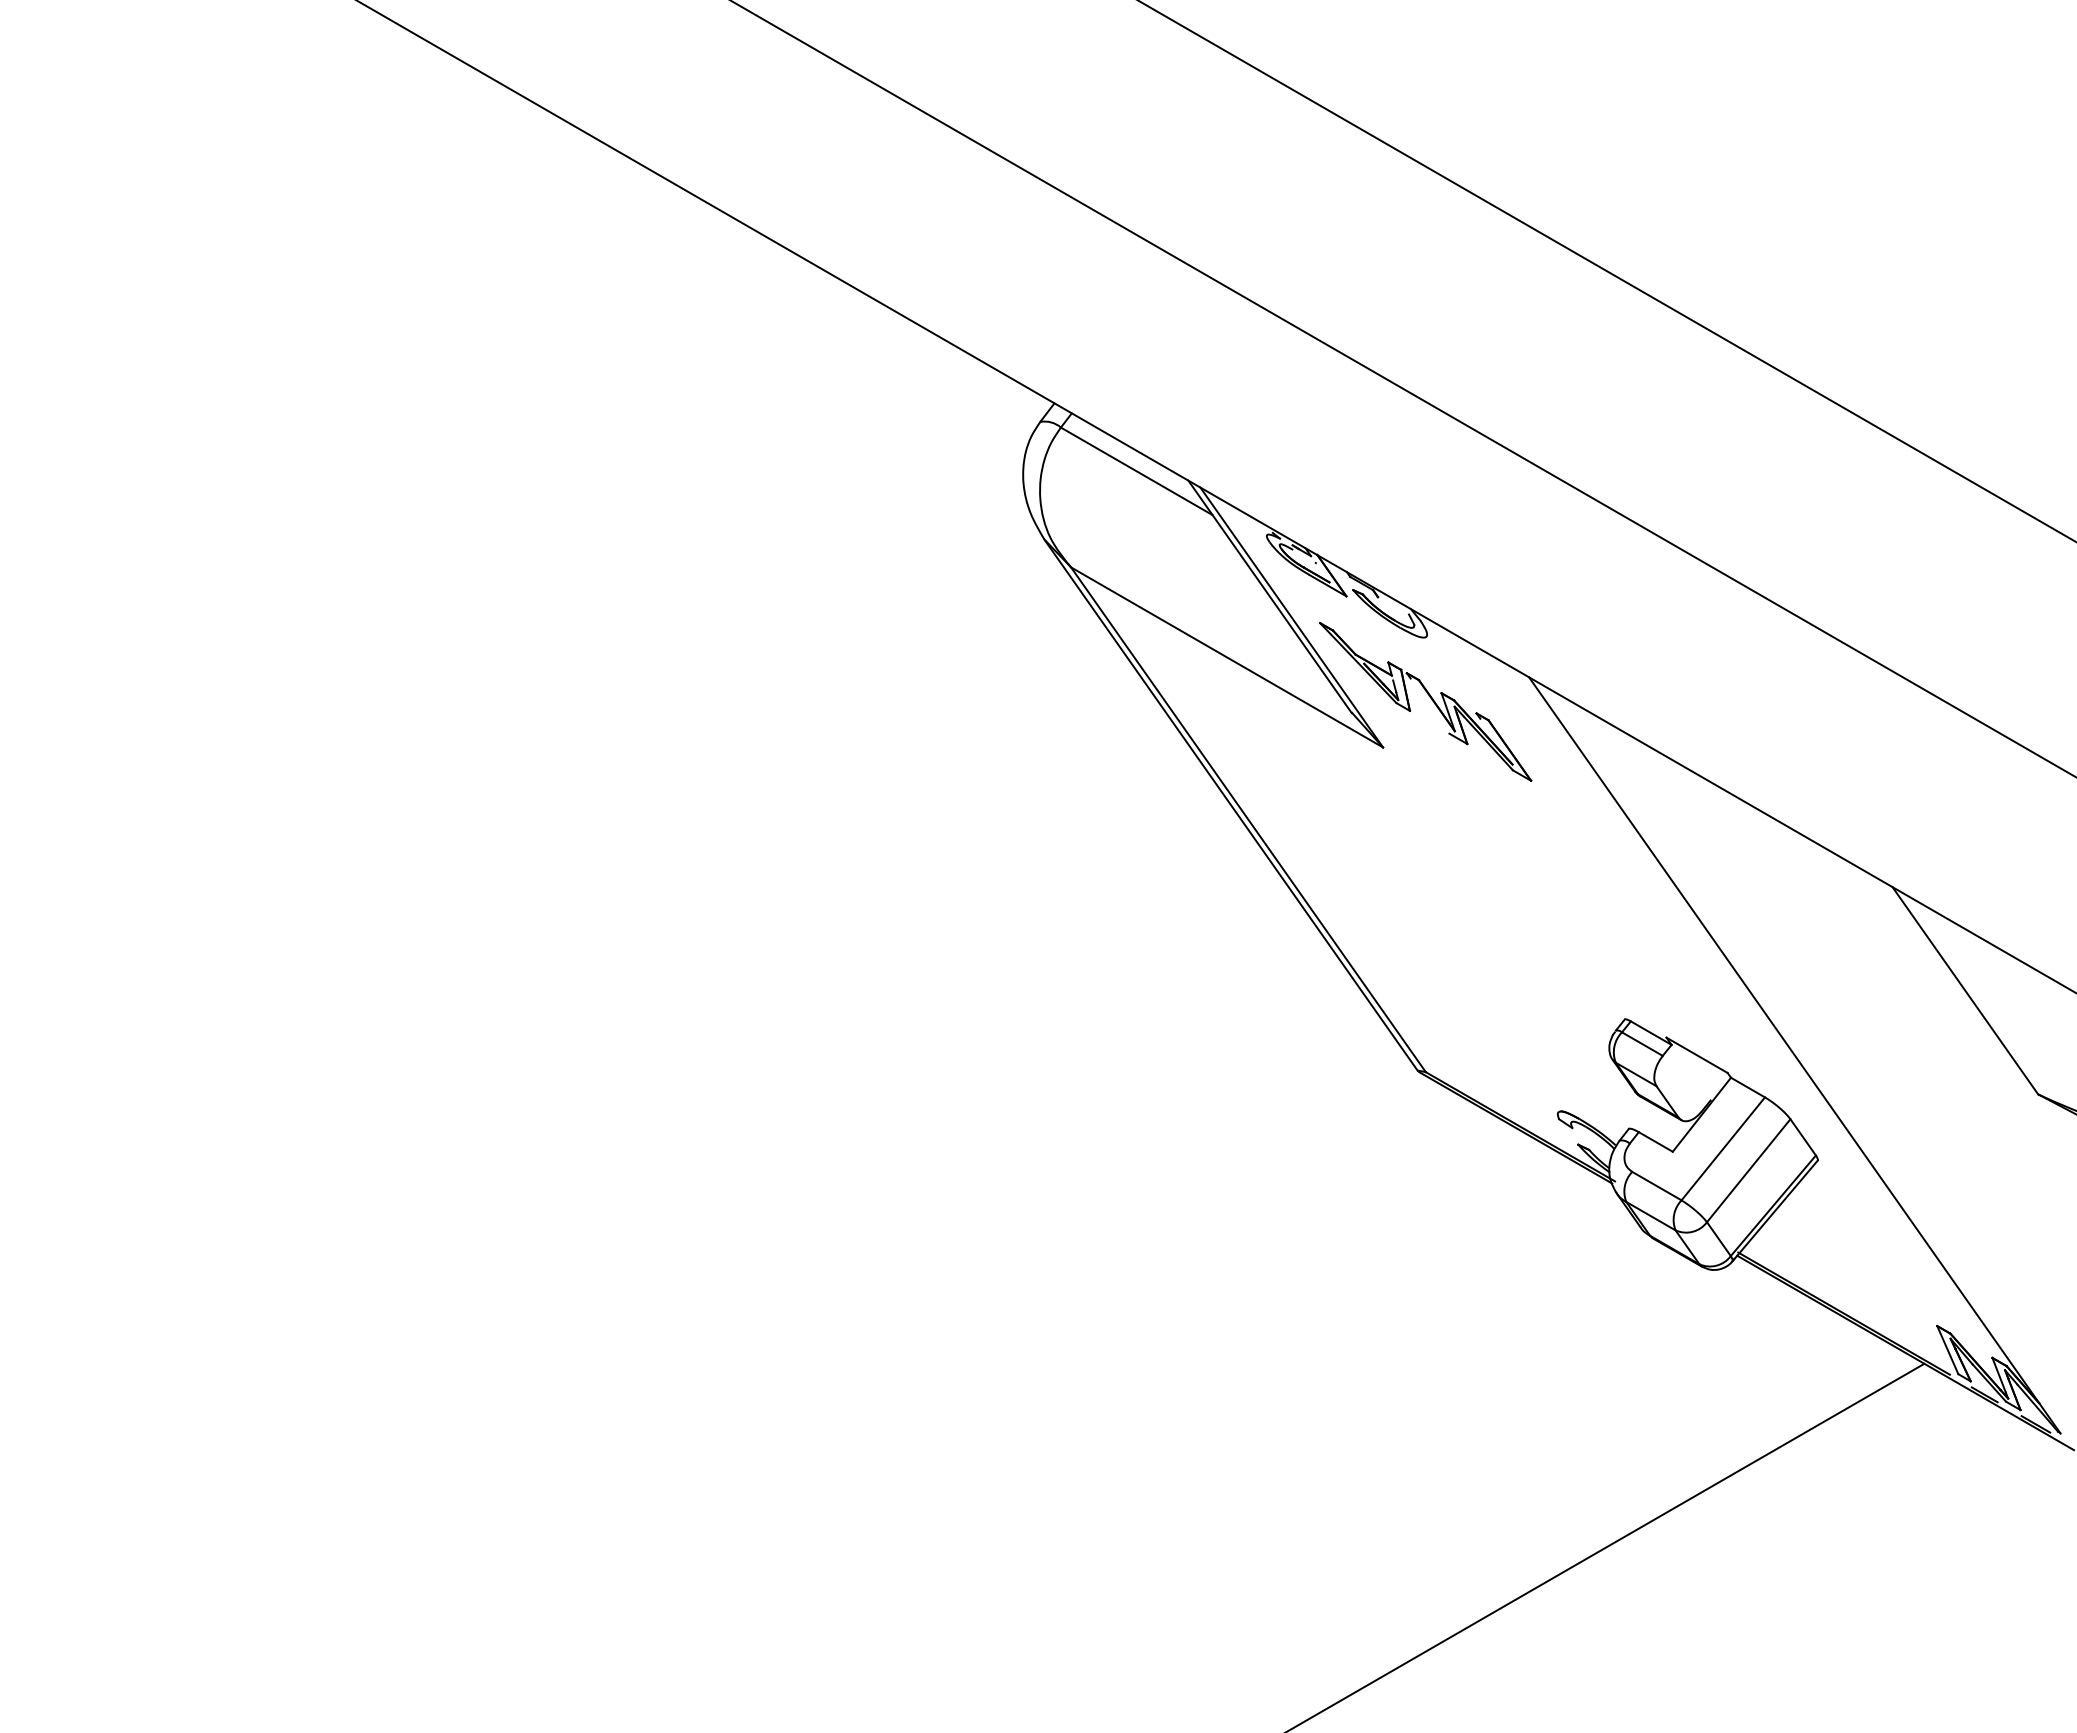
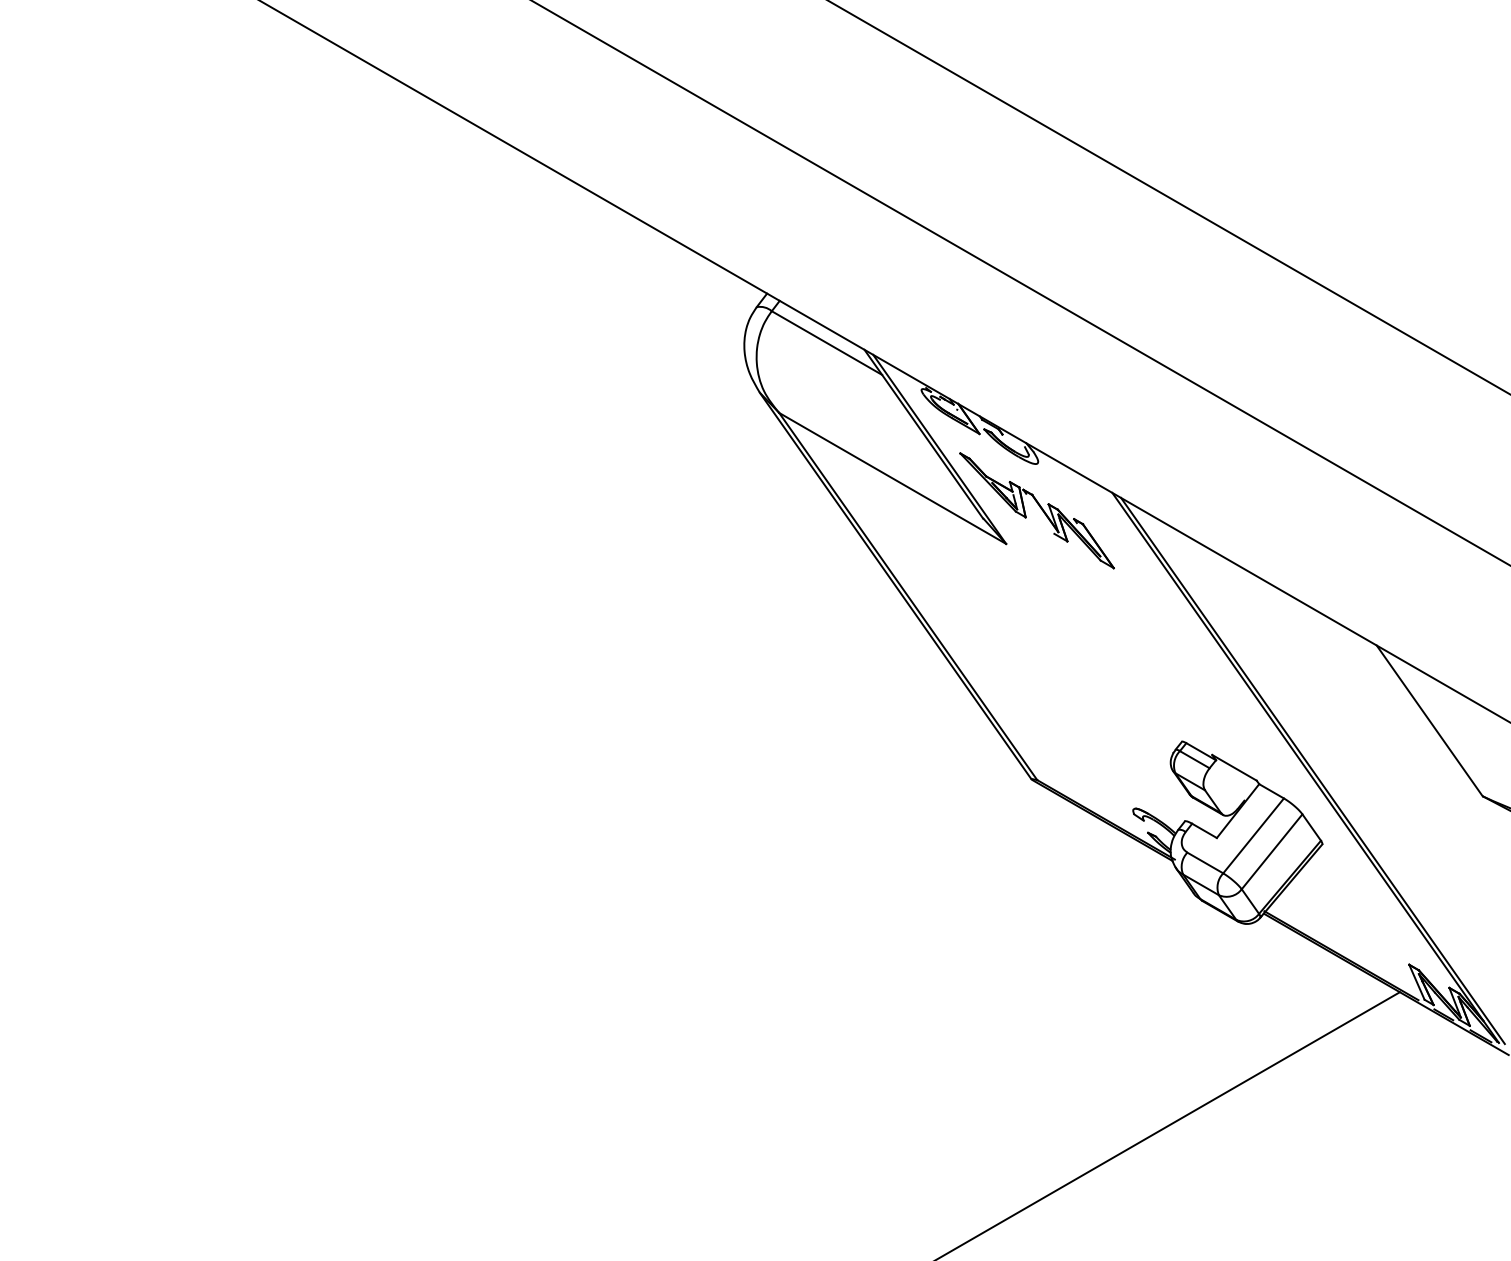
line: (1804, 1059) -> (1312, 770), added

